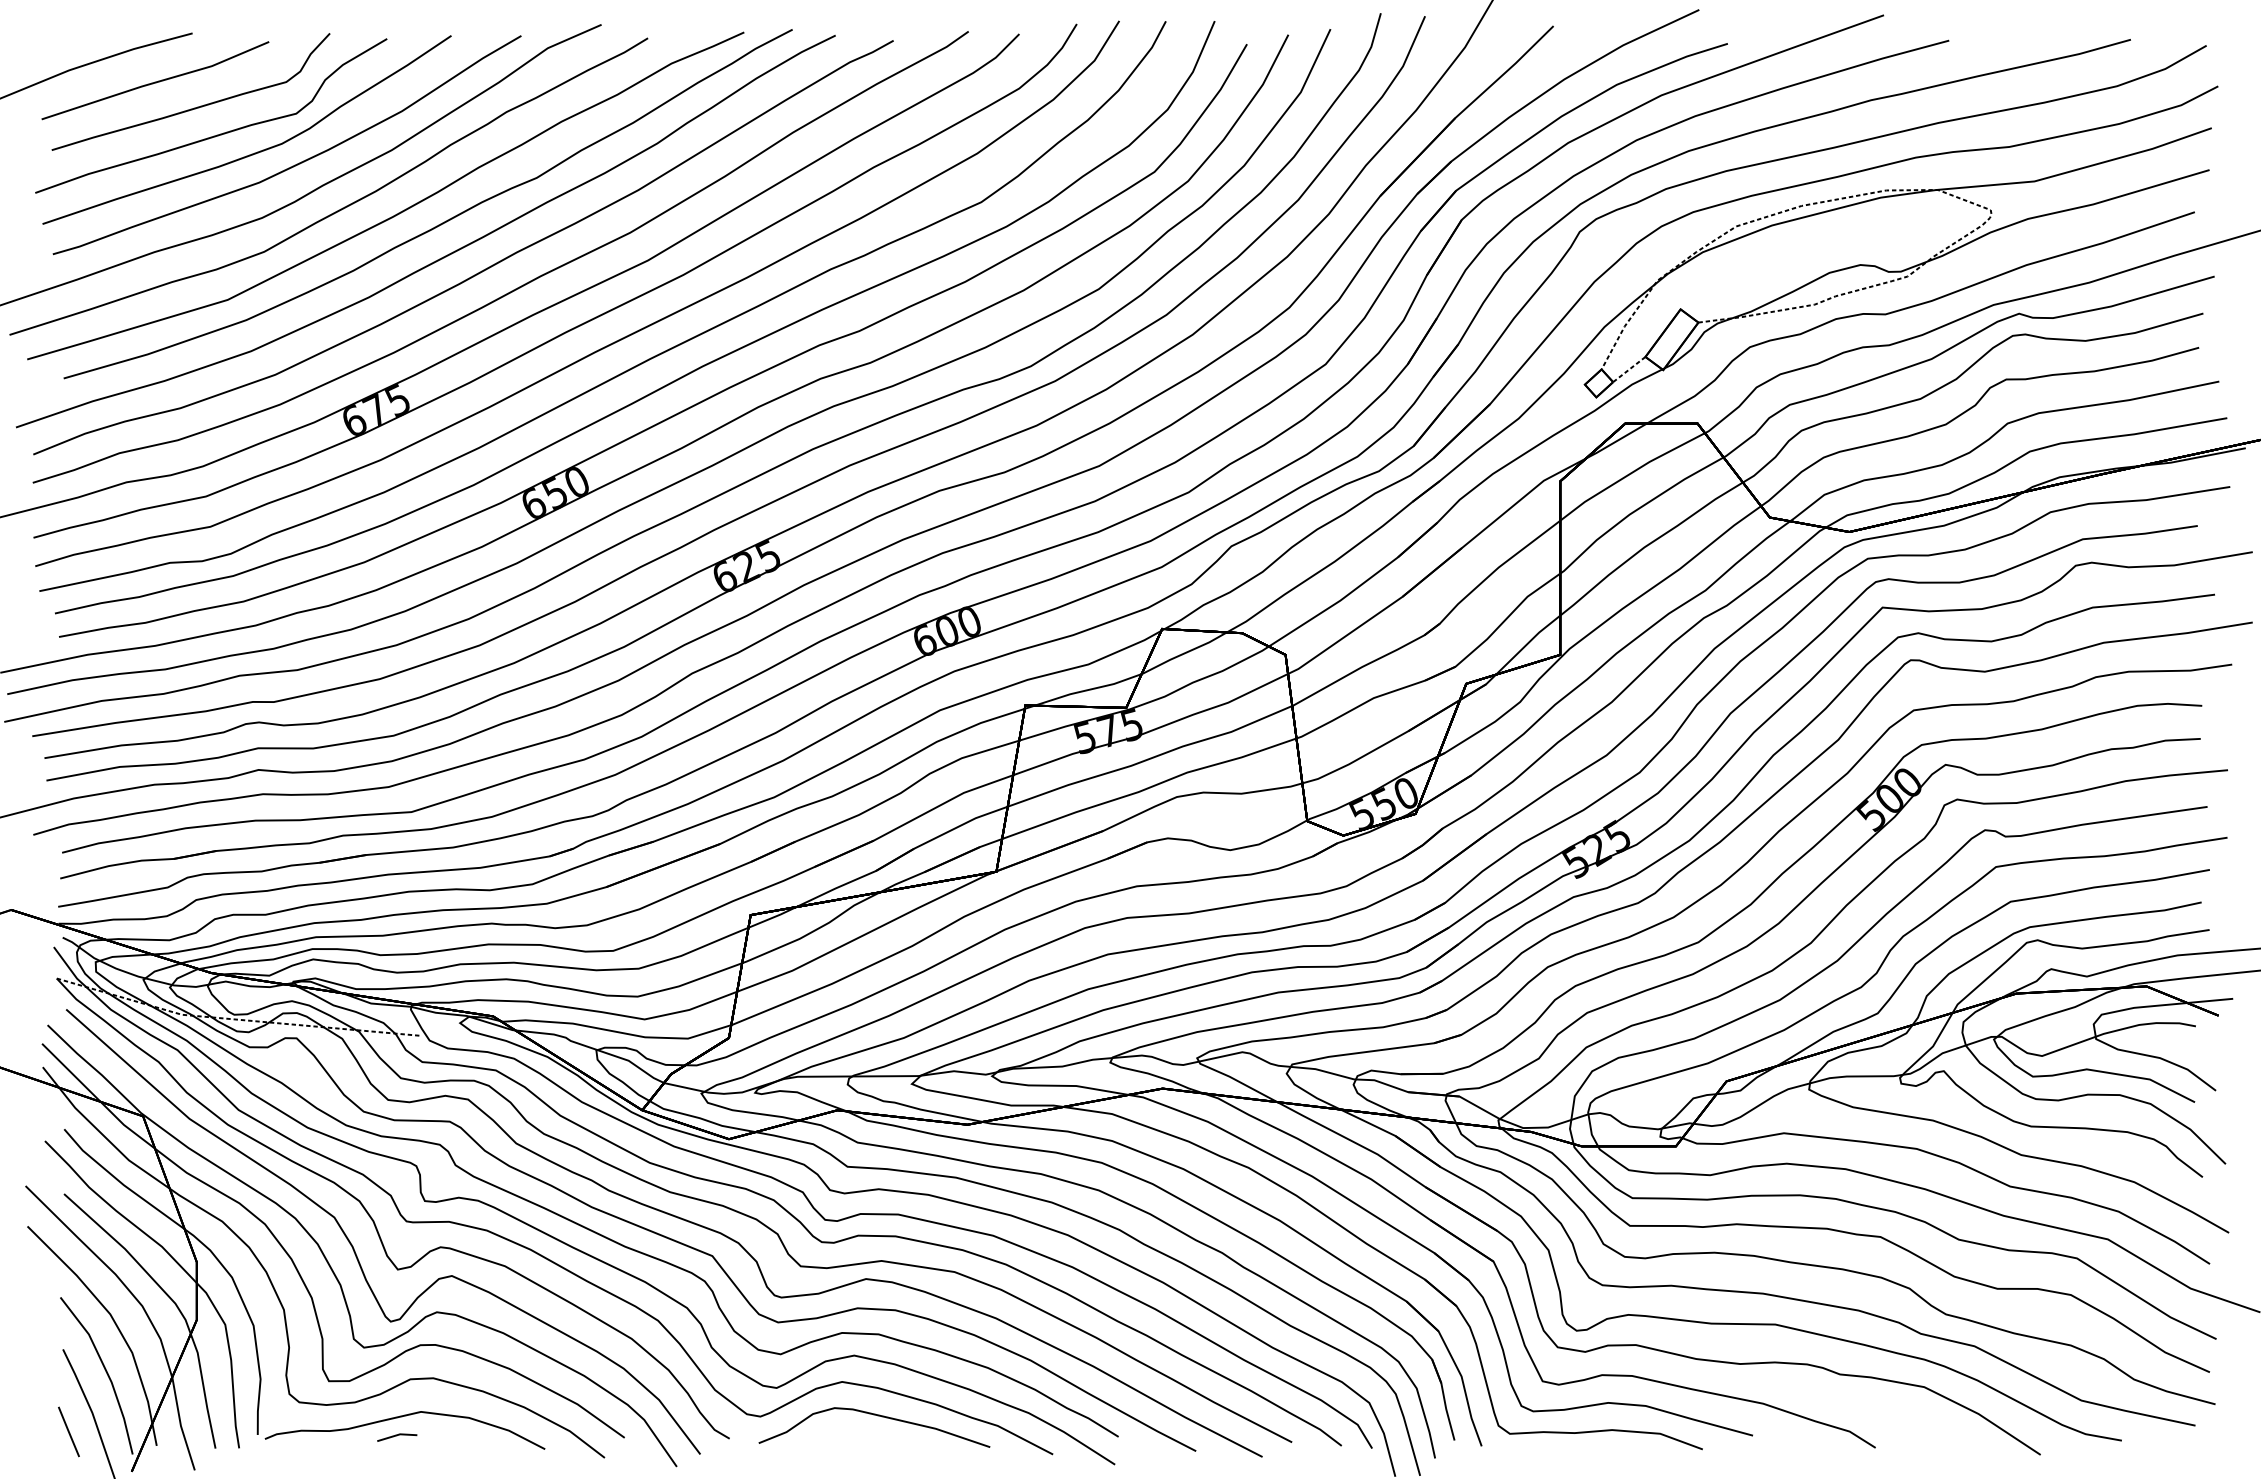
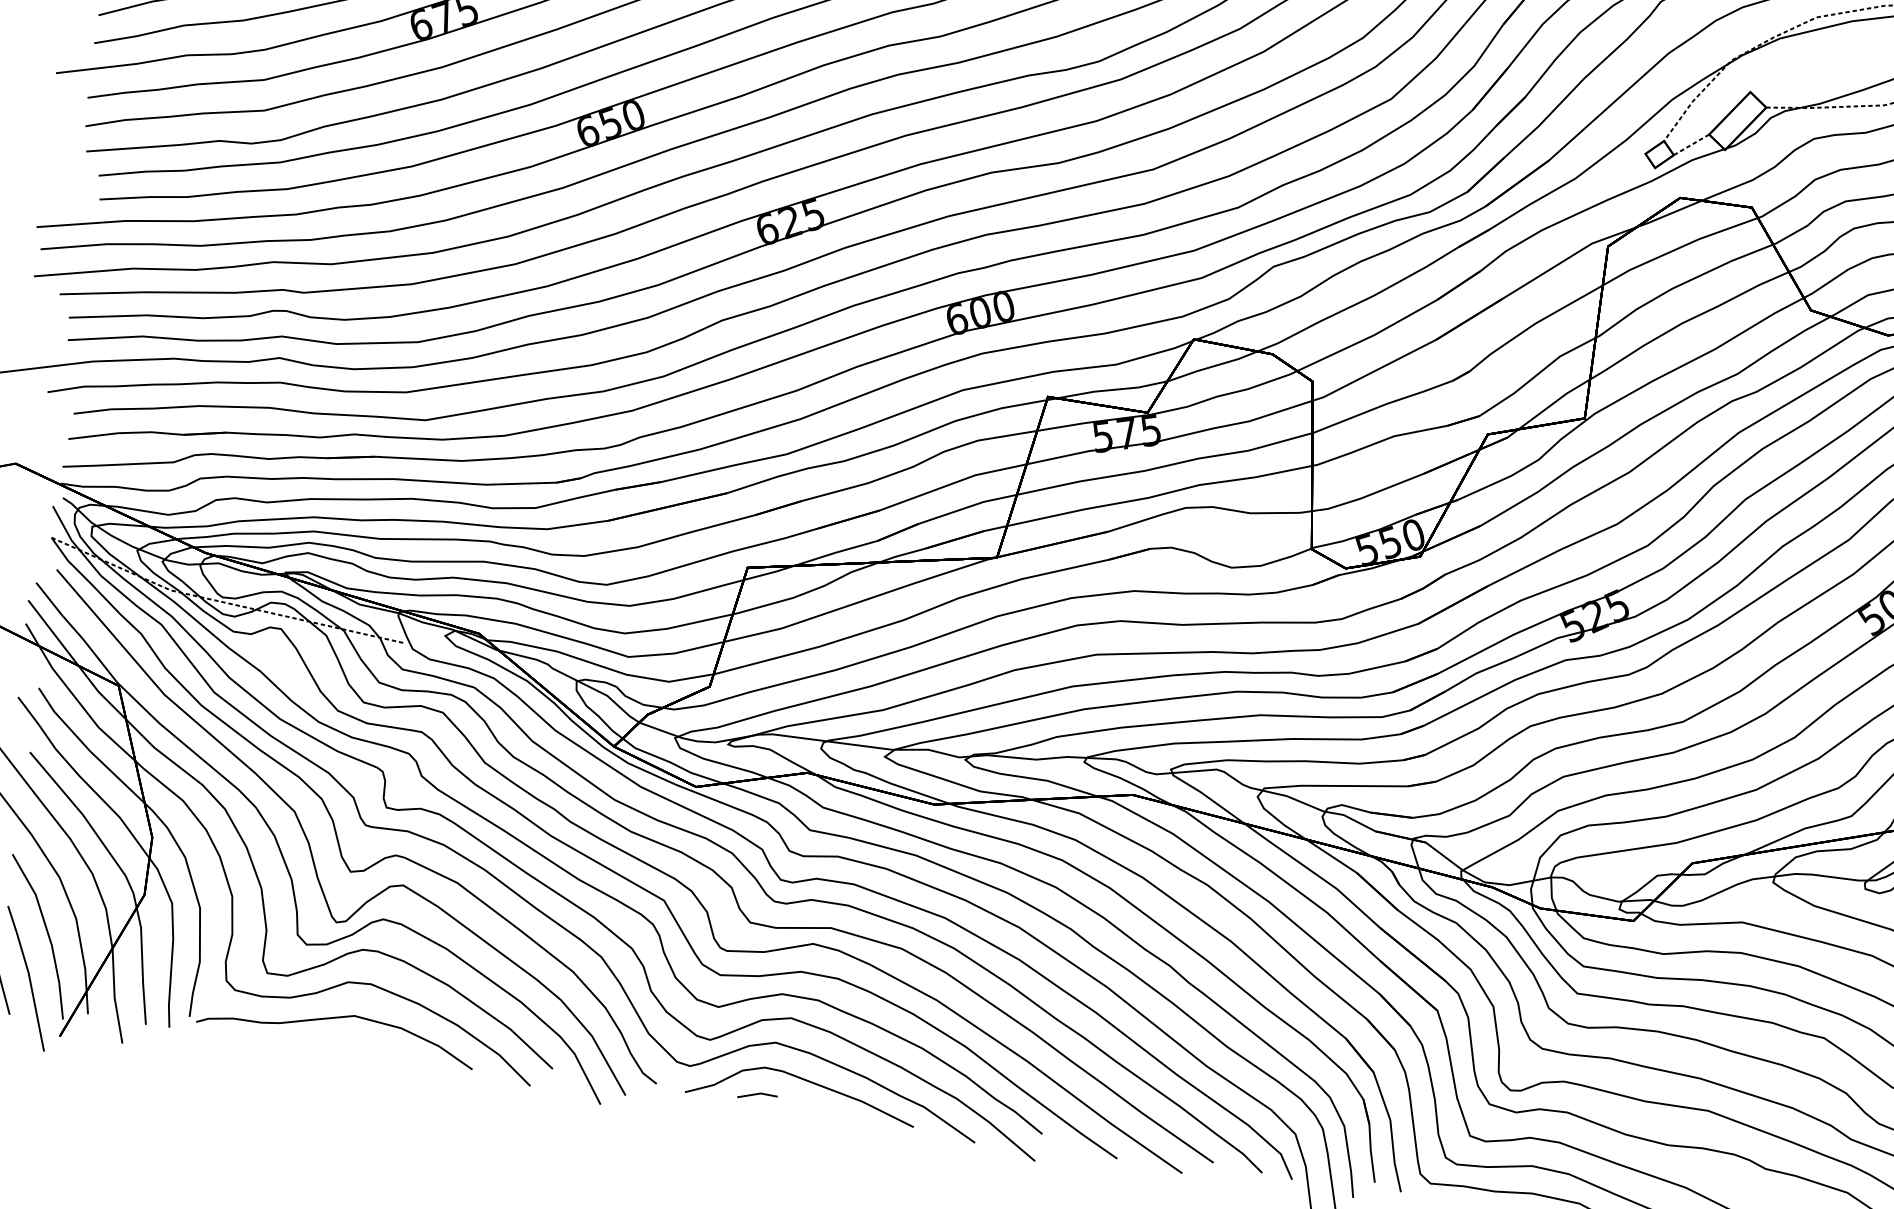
line: (396, 1436) -> (756, 1095), moved

